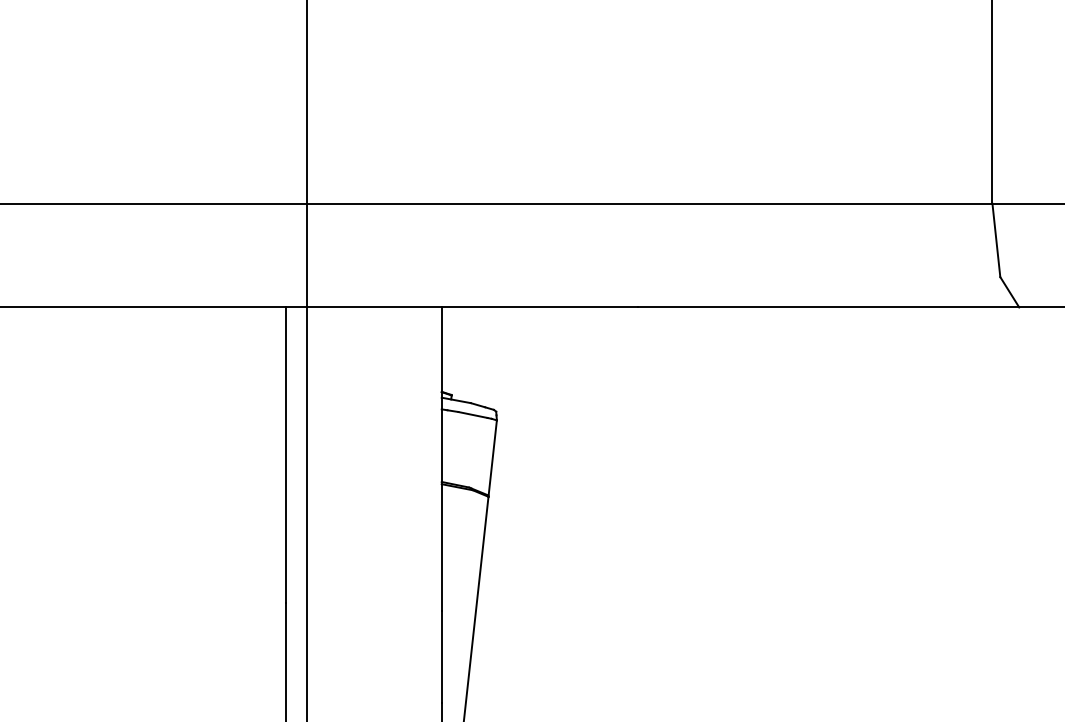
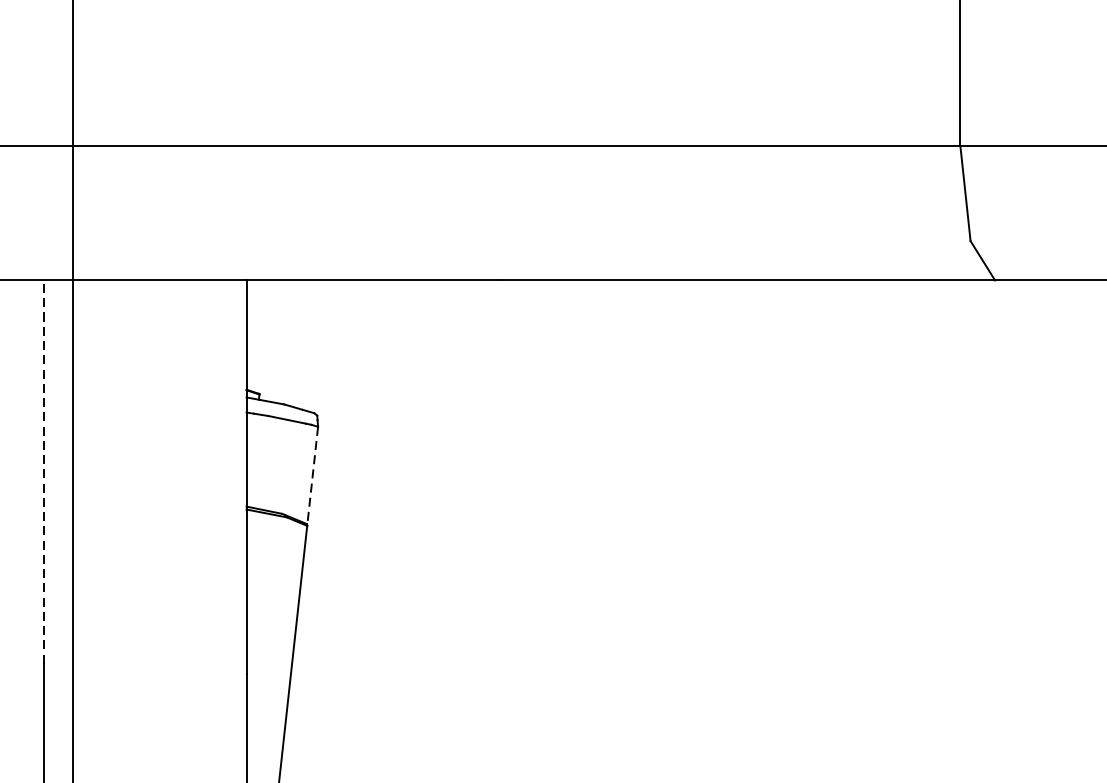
line: (285, 455) -> (44, 472), solid -> dashed
line: (492, 459) -> (312, 477), solid -> dashed

